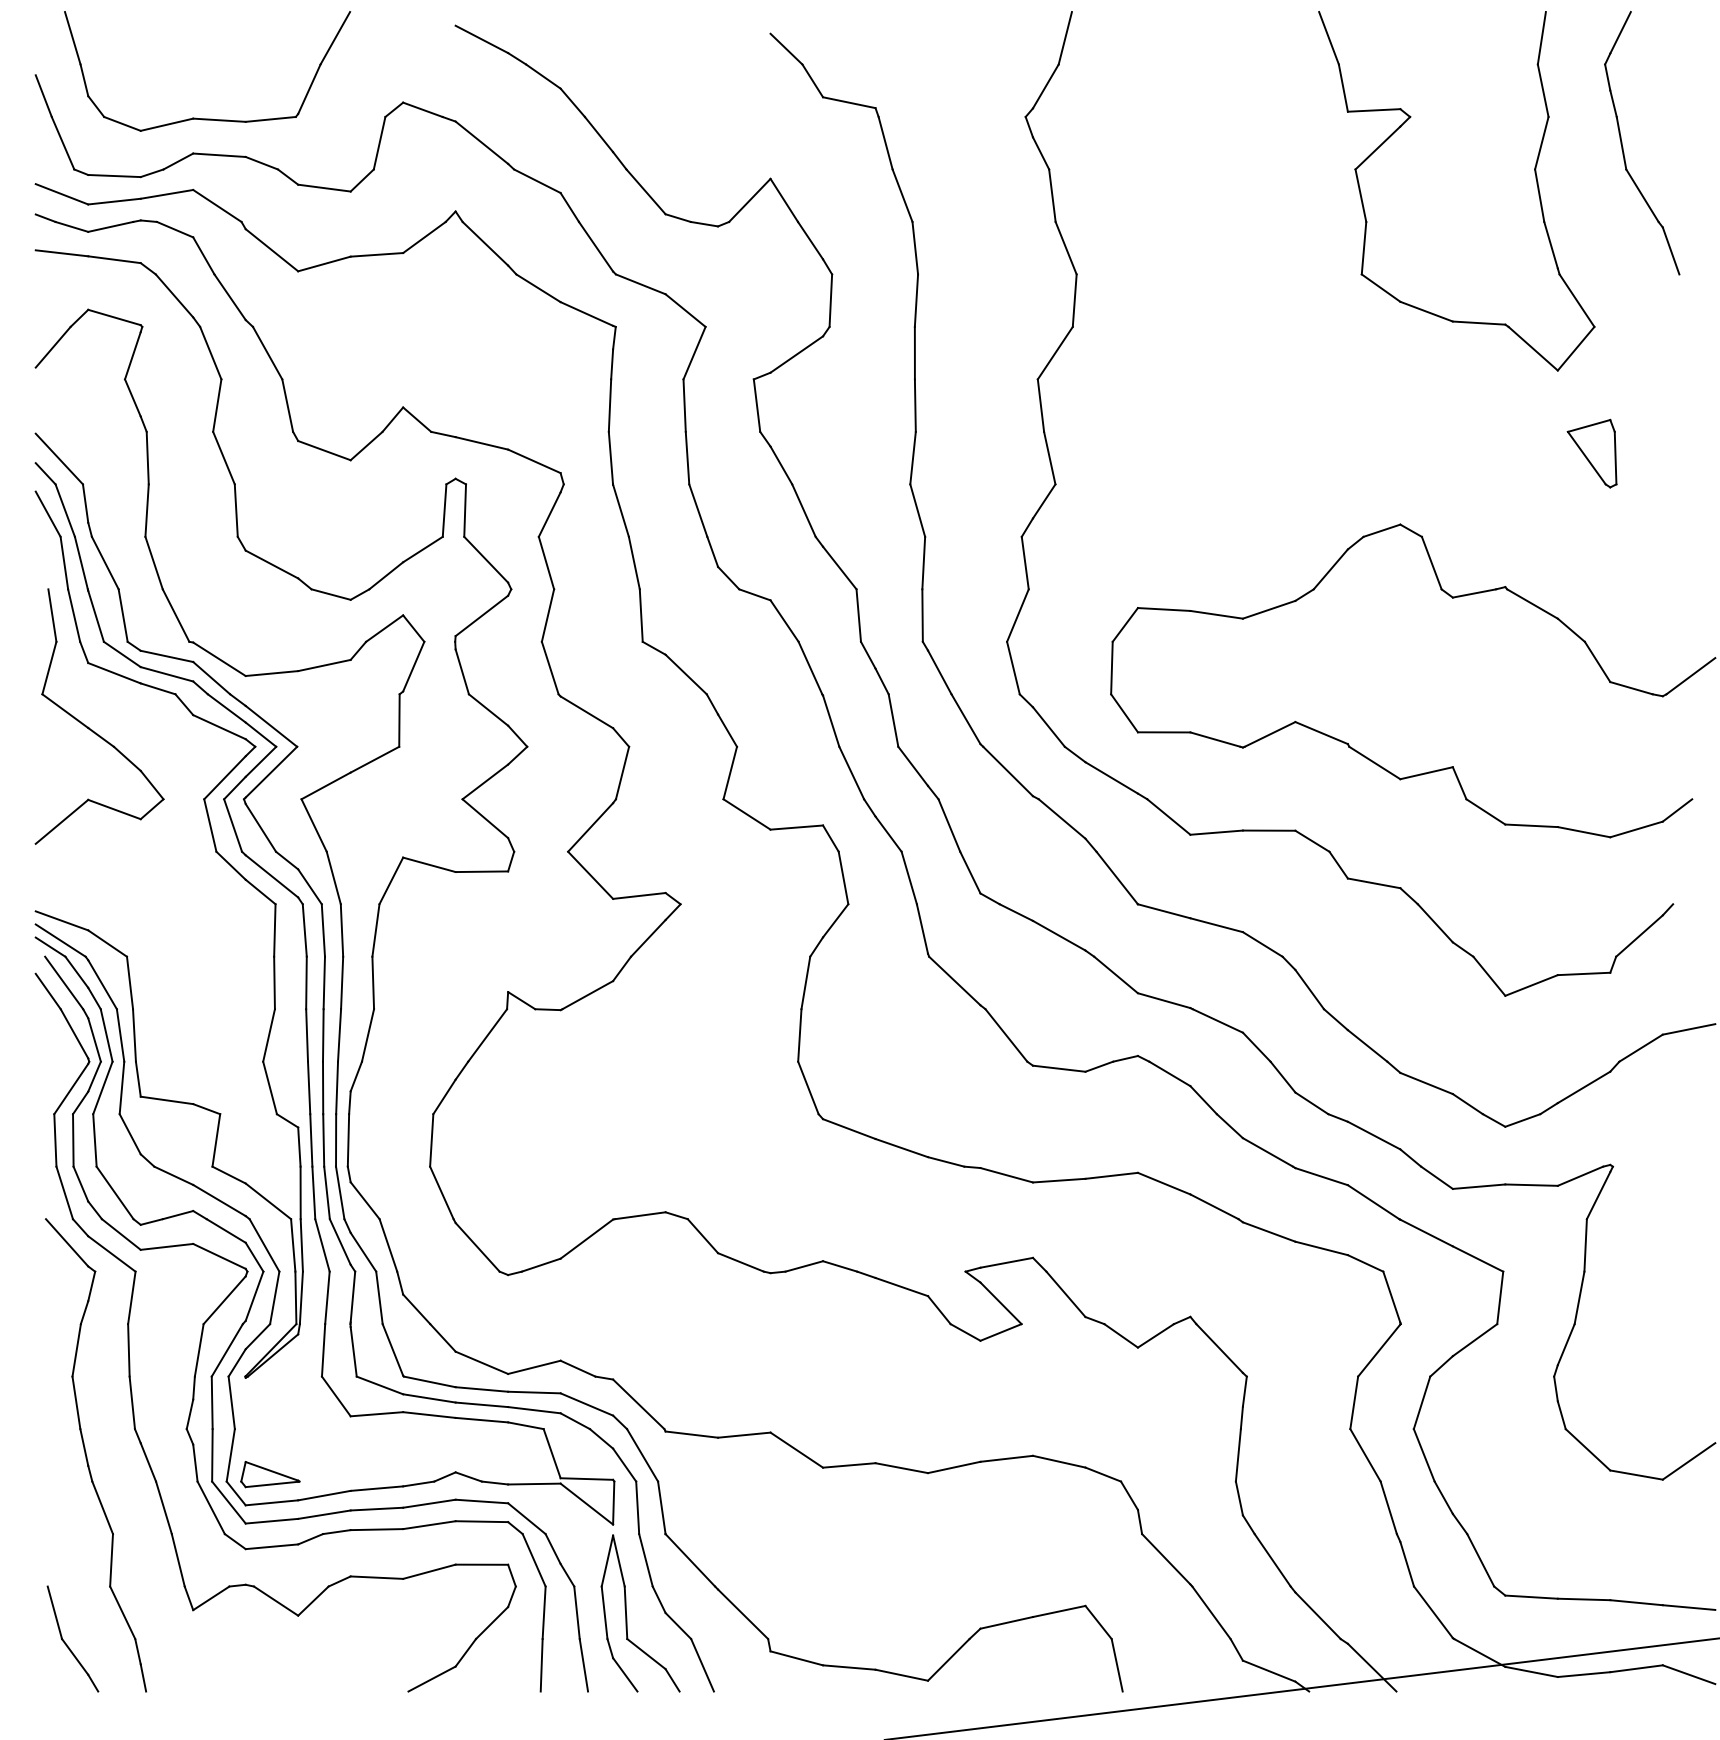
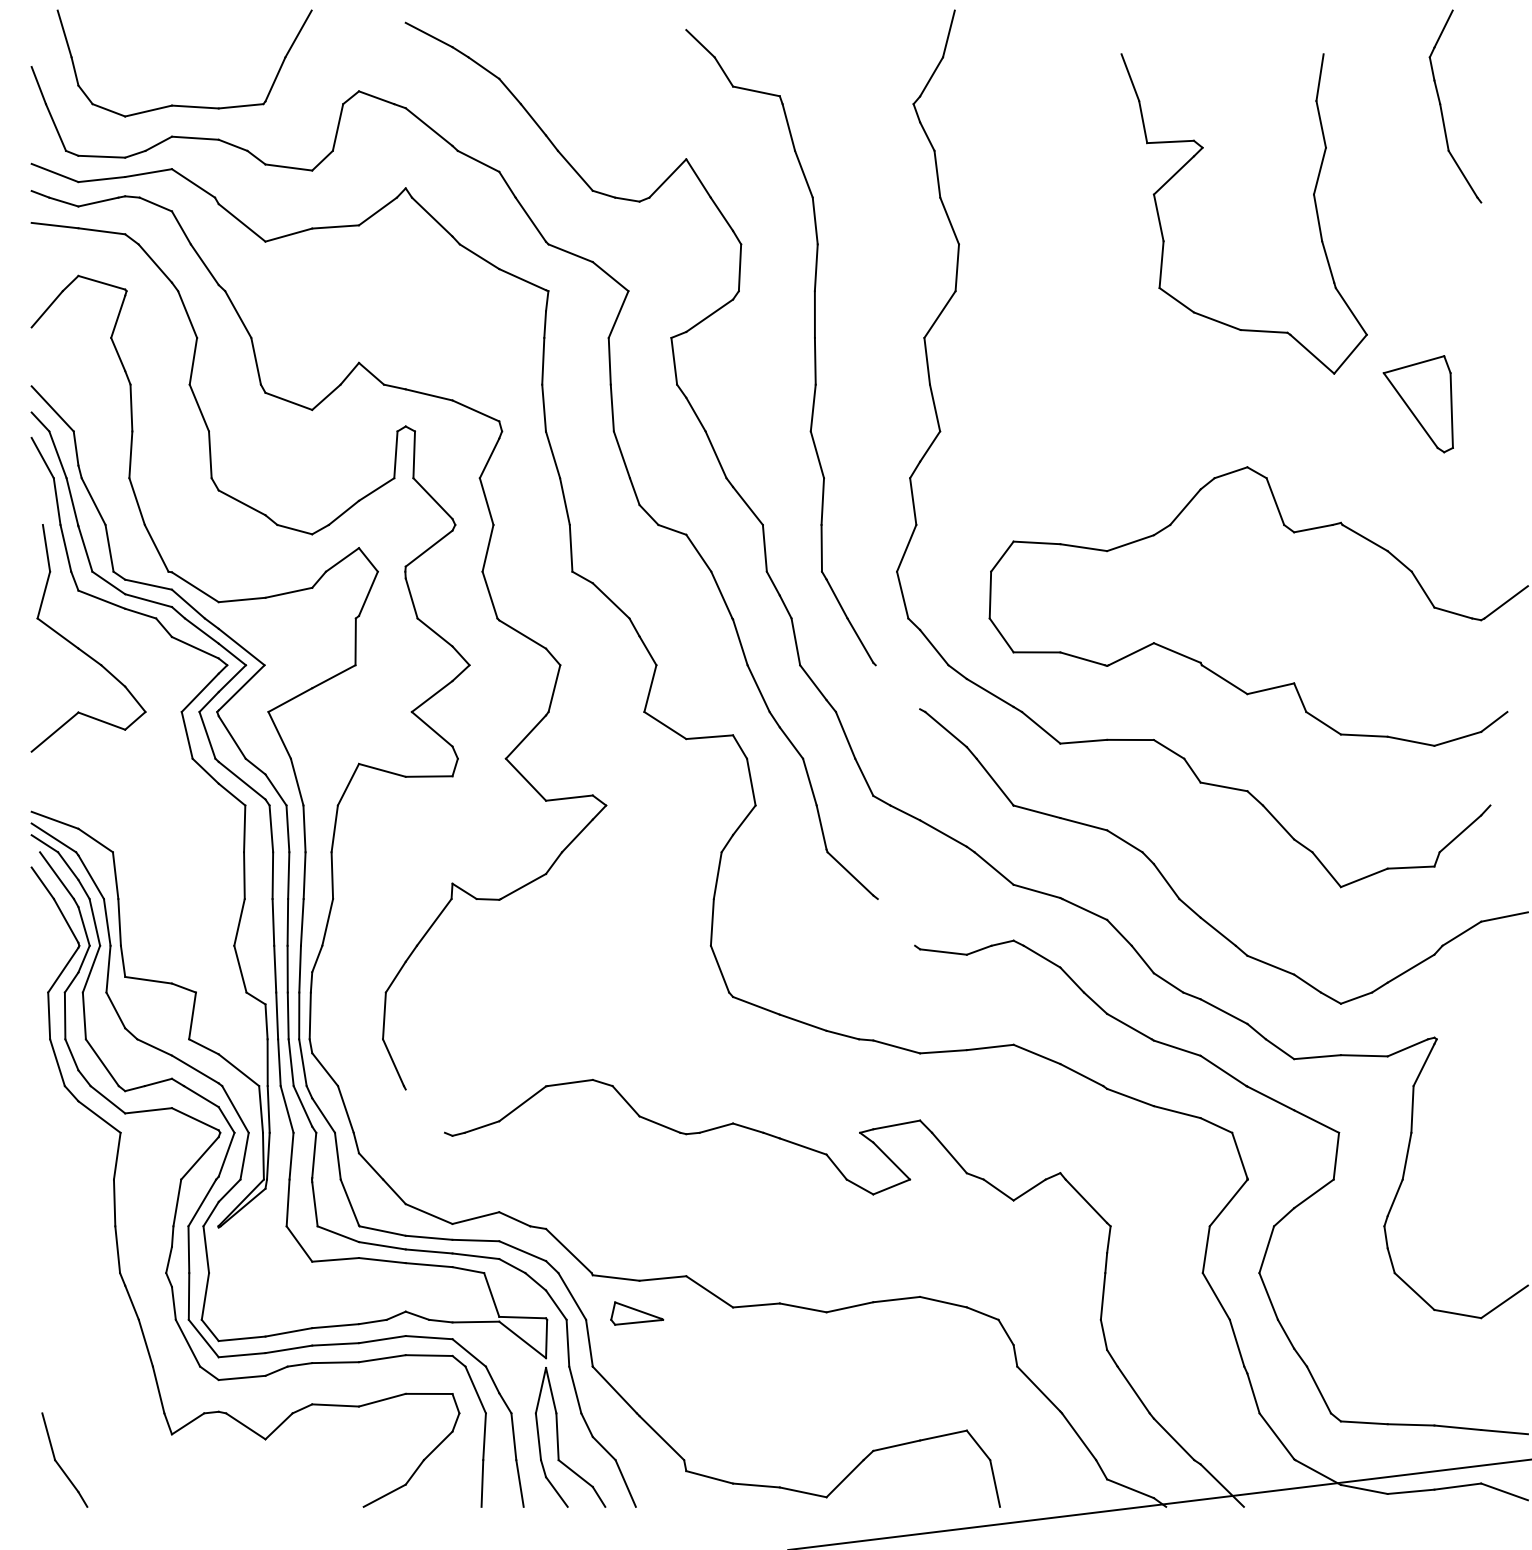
part: (1534, 173) -> (1313, 198), moved
line: (1670, 250) -> (1488, 223), removed
part: (1591, 453) -> (1417, 403), size x1.6
line: (1007, 771) -> (897, 687), removed
line: (1006, 1035) -> (896, 922), removed
line: (477, 1247) -> (425, 1111), removed
part: (87, 1456) -> (77, 1297), removed
part: (270, 1474) -> (637, 1313), moved

